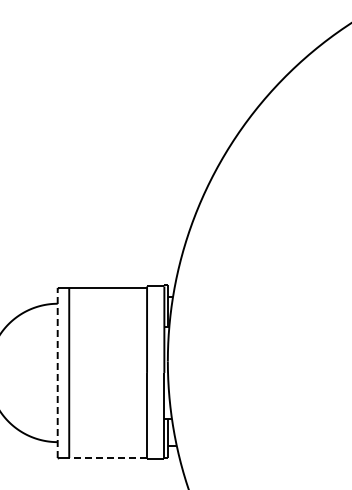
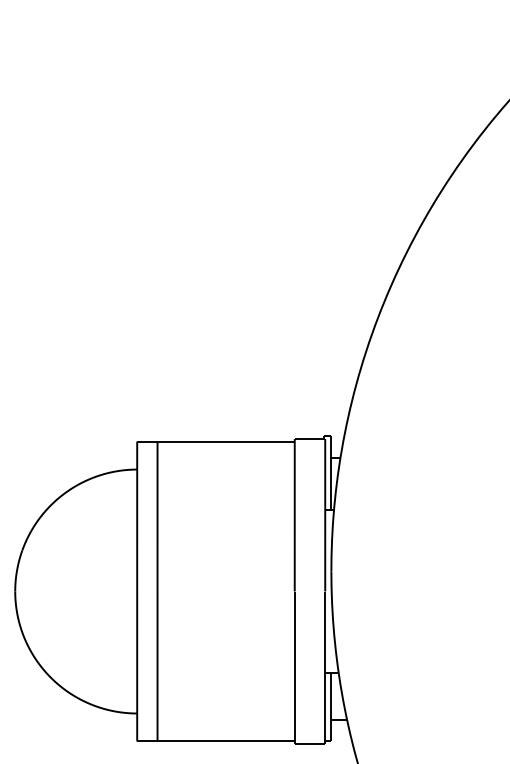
line: (57, 372) -> (136, 590), dashed -> solid
line: (108, 457) -> (226, 740), dashed -> solid

